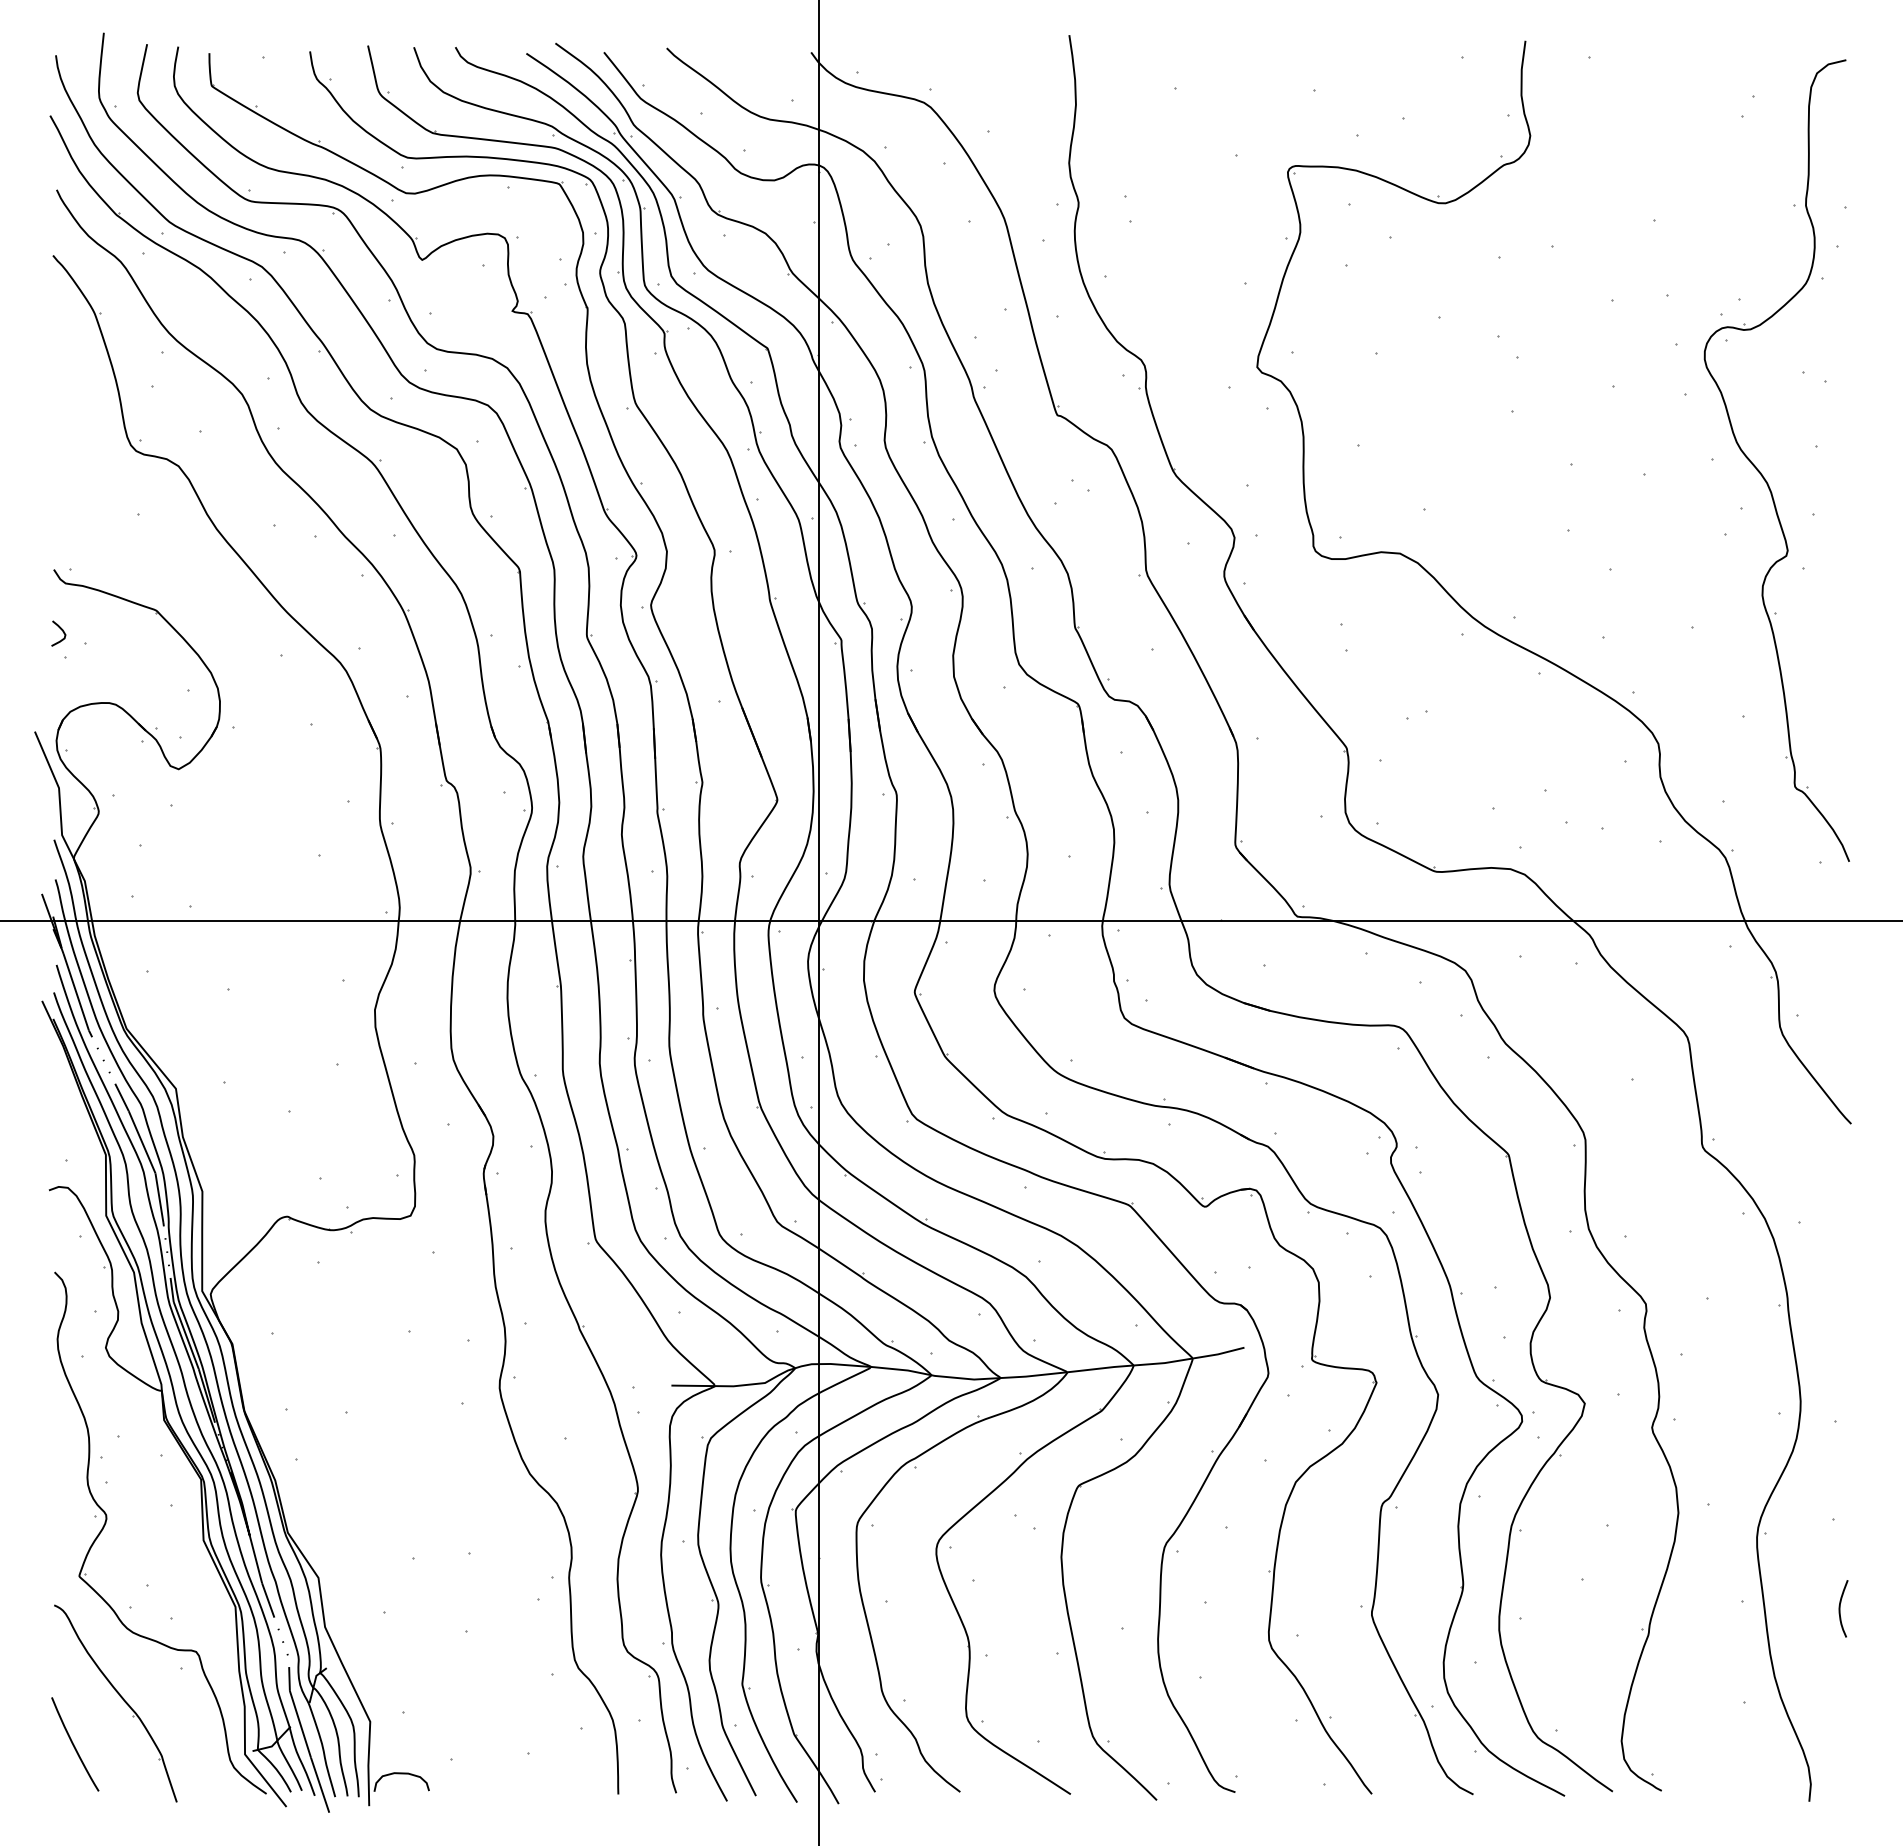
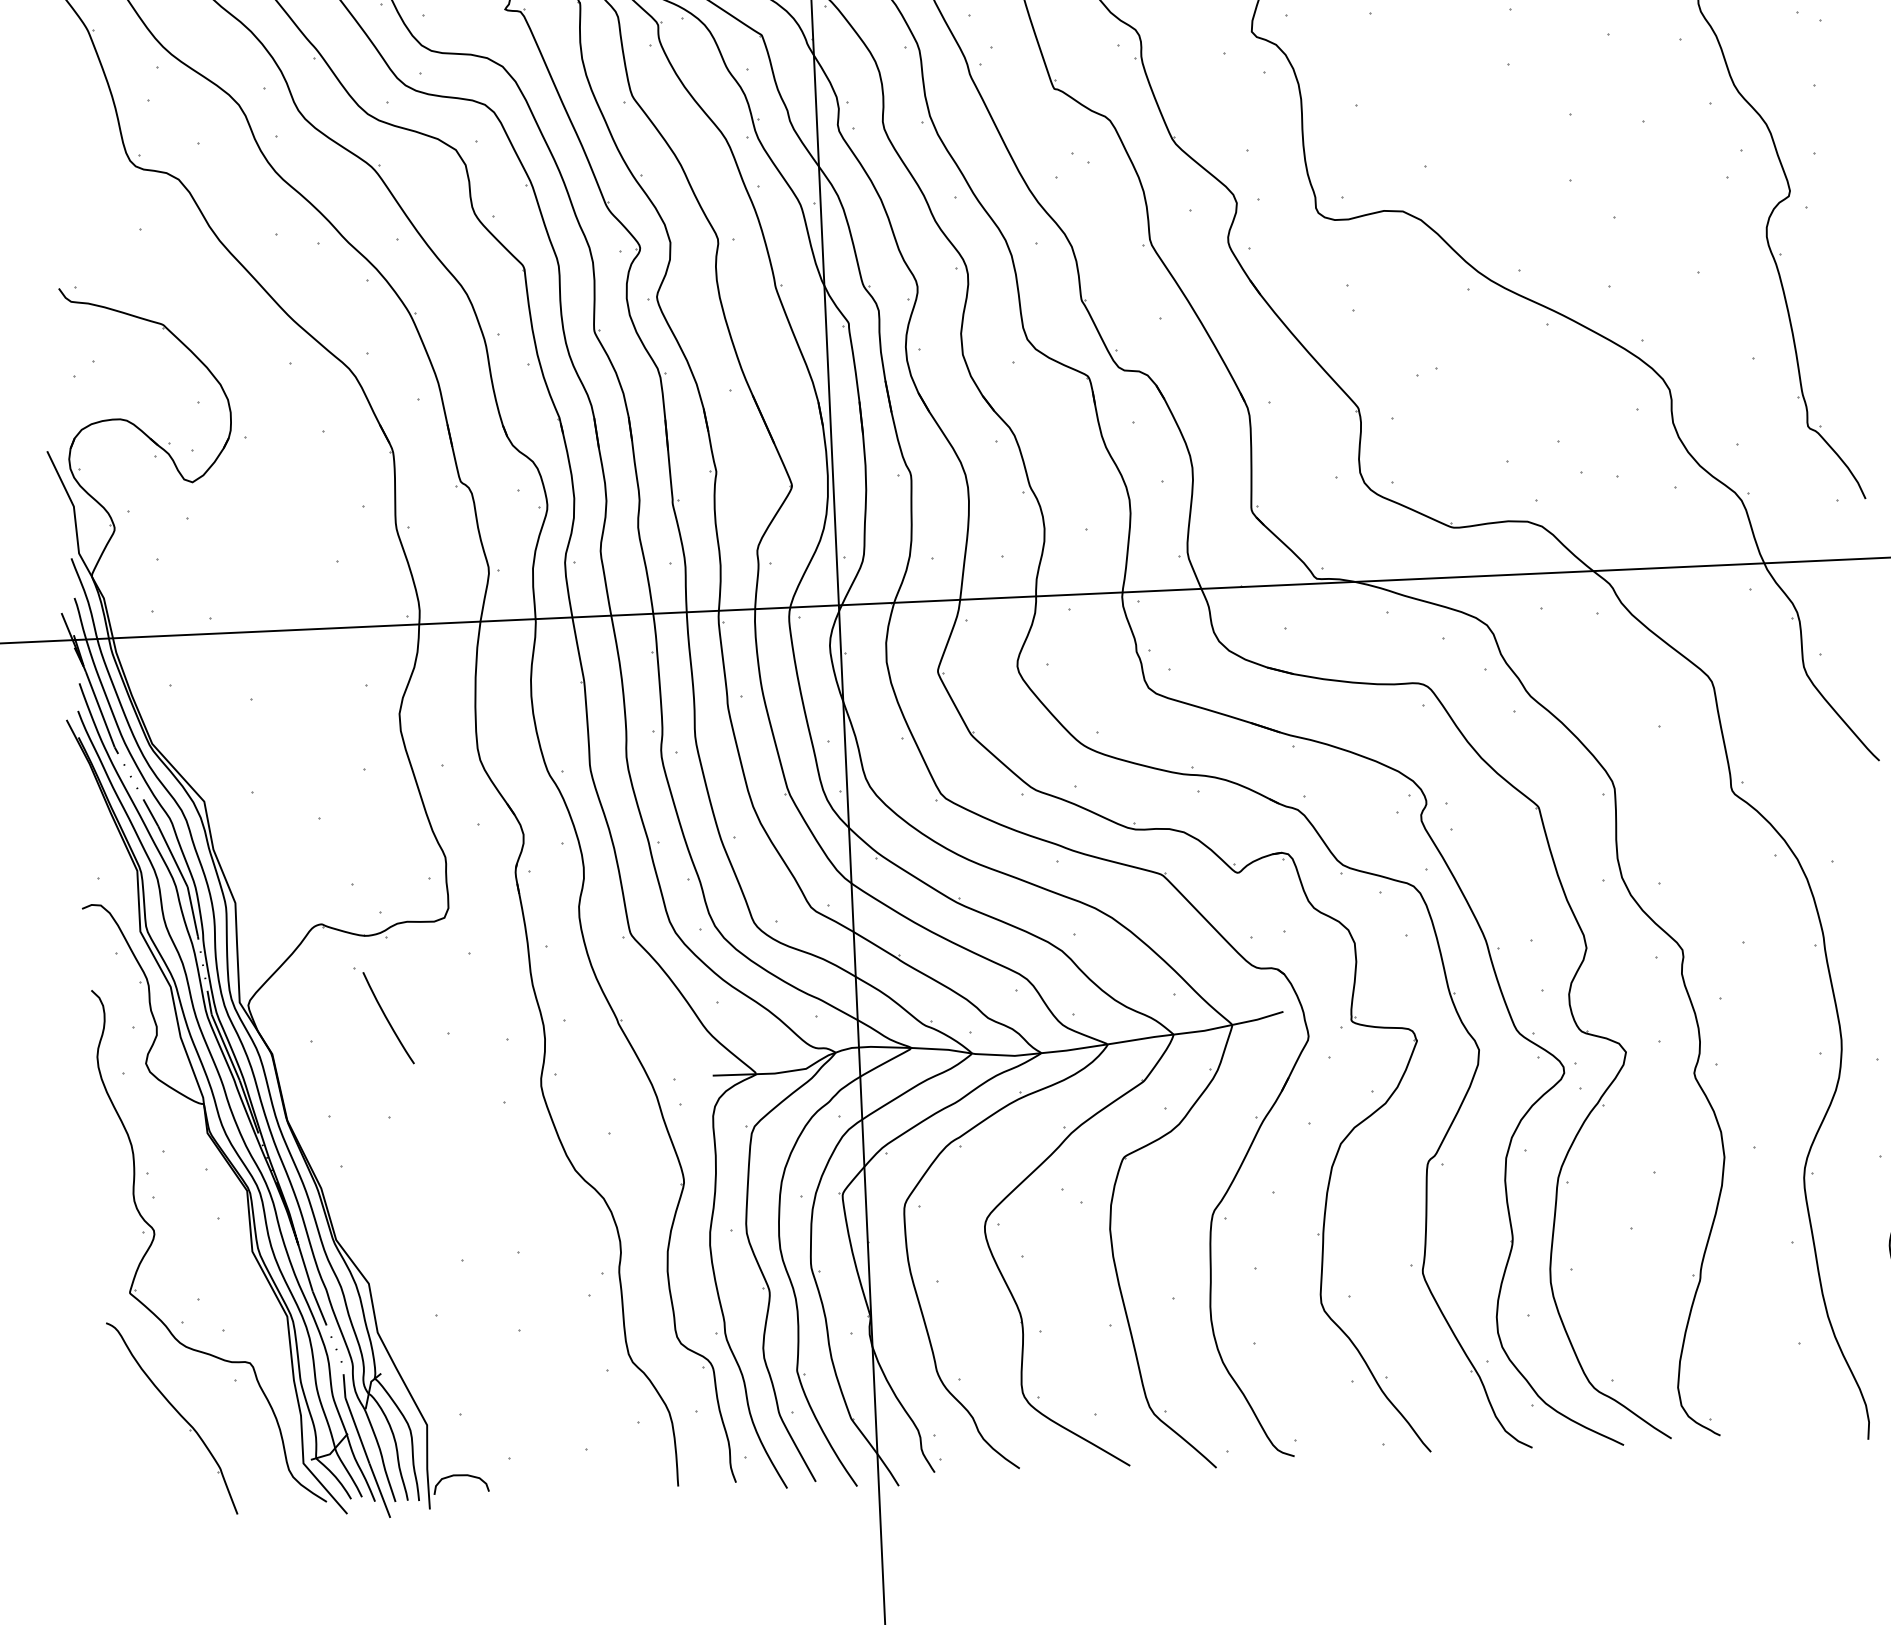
curve: (61, 630) -> (69, 349), removed
curve: (74, 1744) -> (387, 1018), moved

